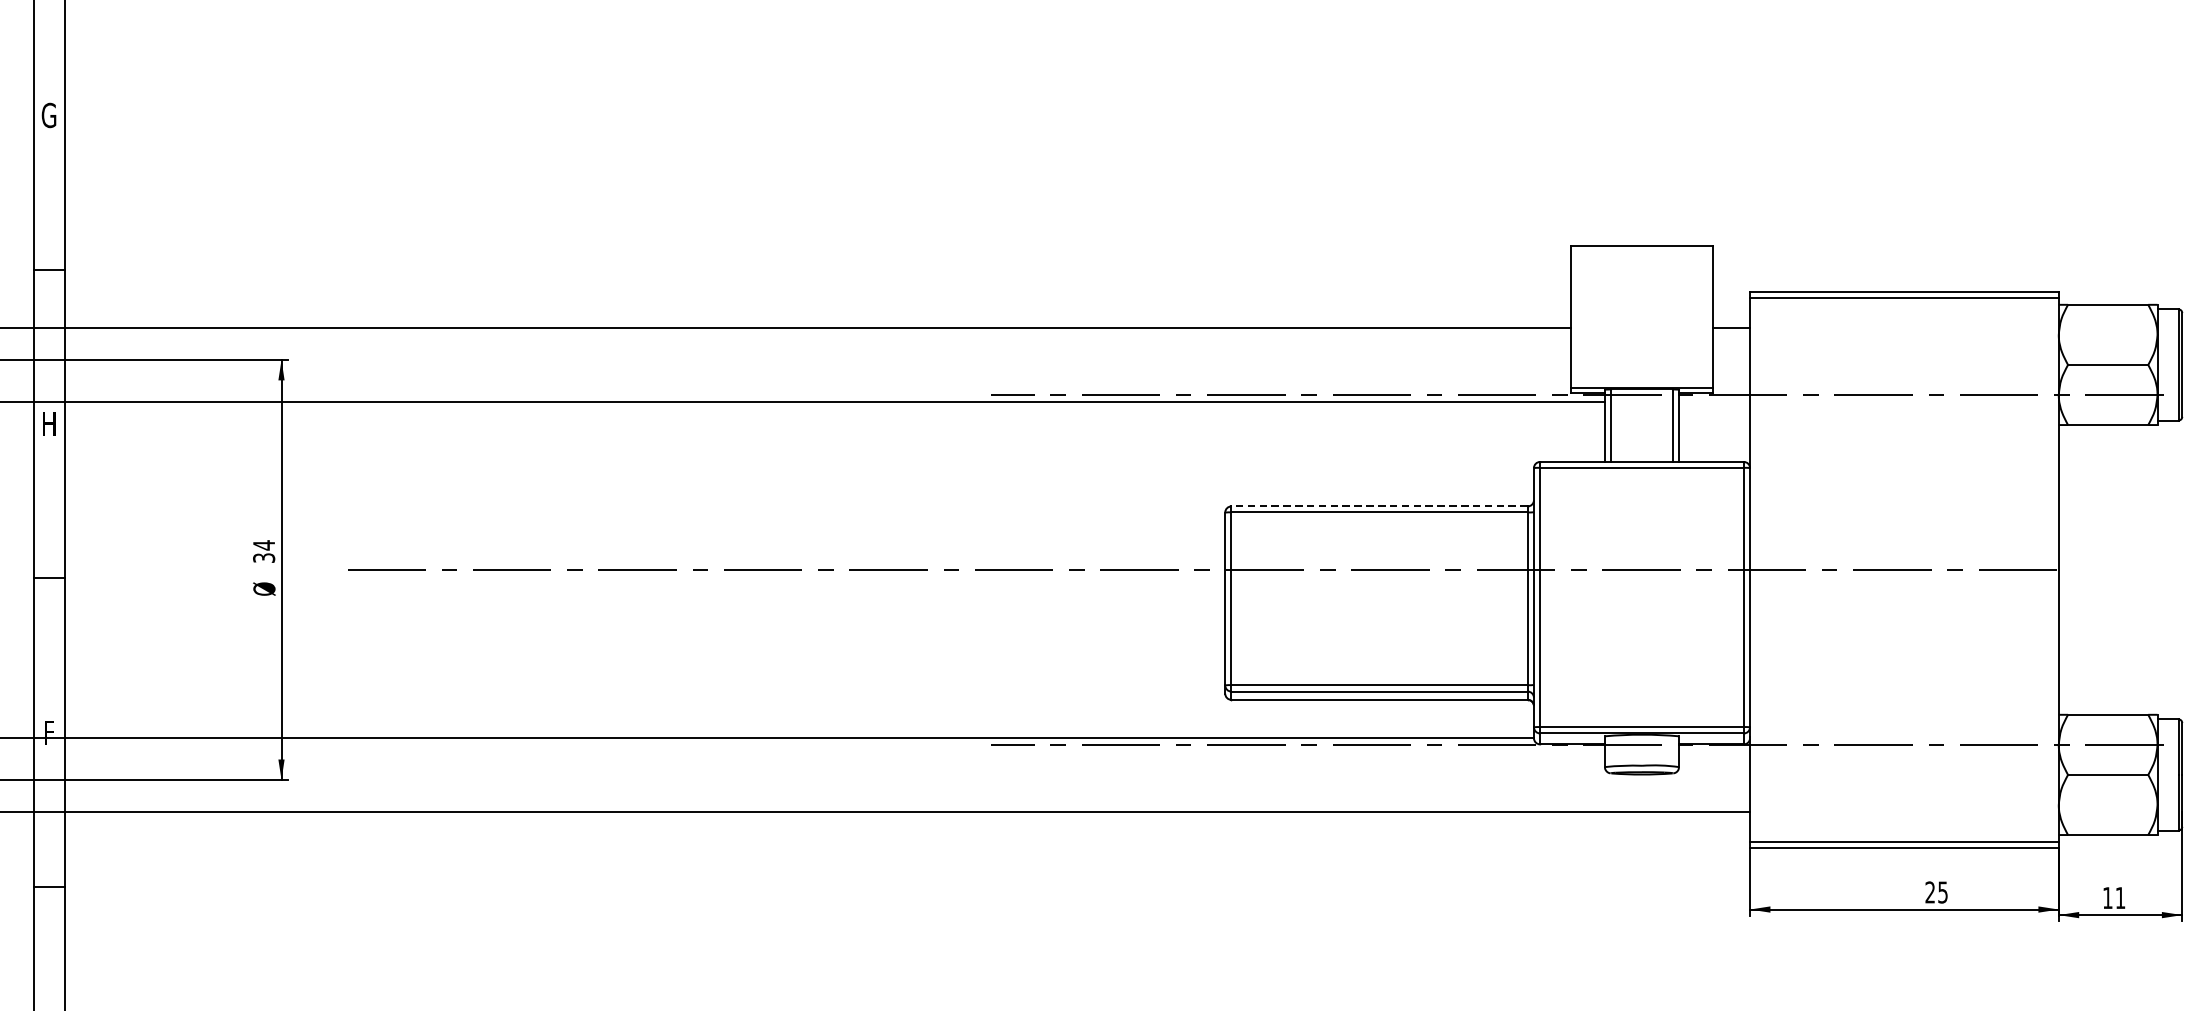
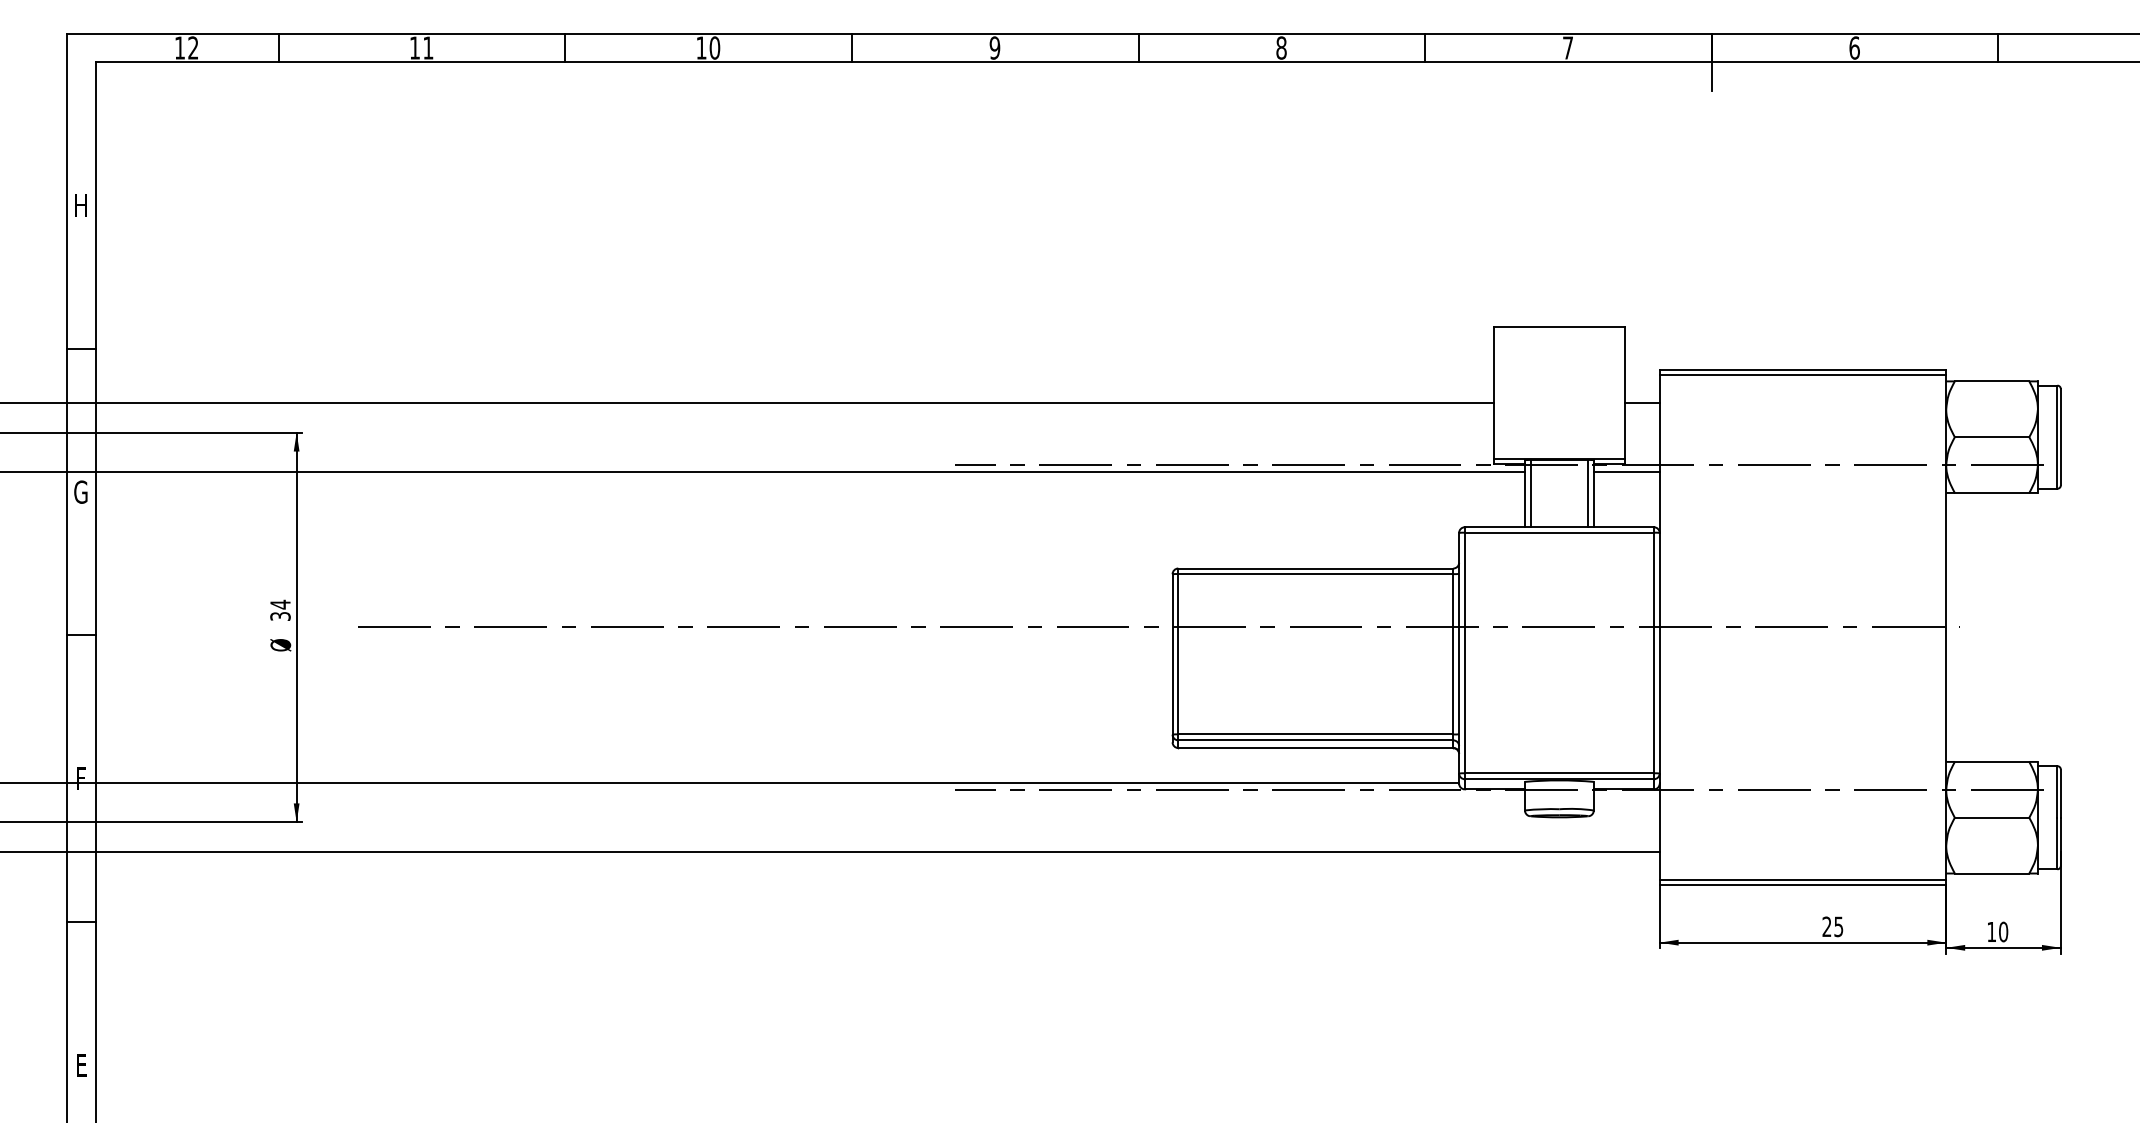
text: (48, 115) -> (80, 205), G -> H
line: (1714, 401) -> (1626, 471), added
text: (48, 423) -> (80, 491), H -> G
line: (1379, 506) -> (1315, 568), dashed -> solid
text: (2120, 897) -> (2003, 931), 11 -> 10

